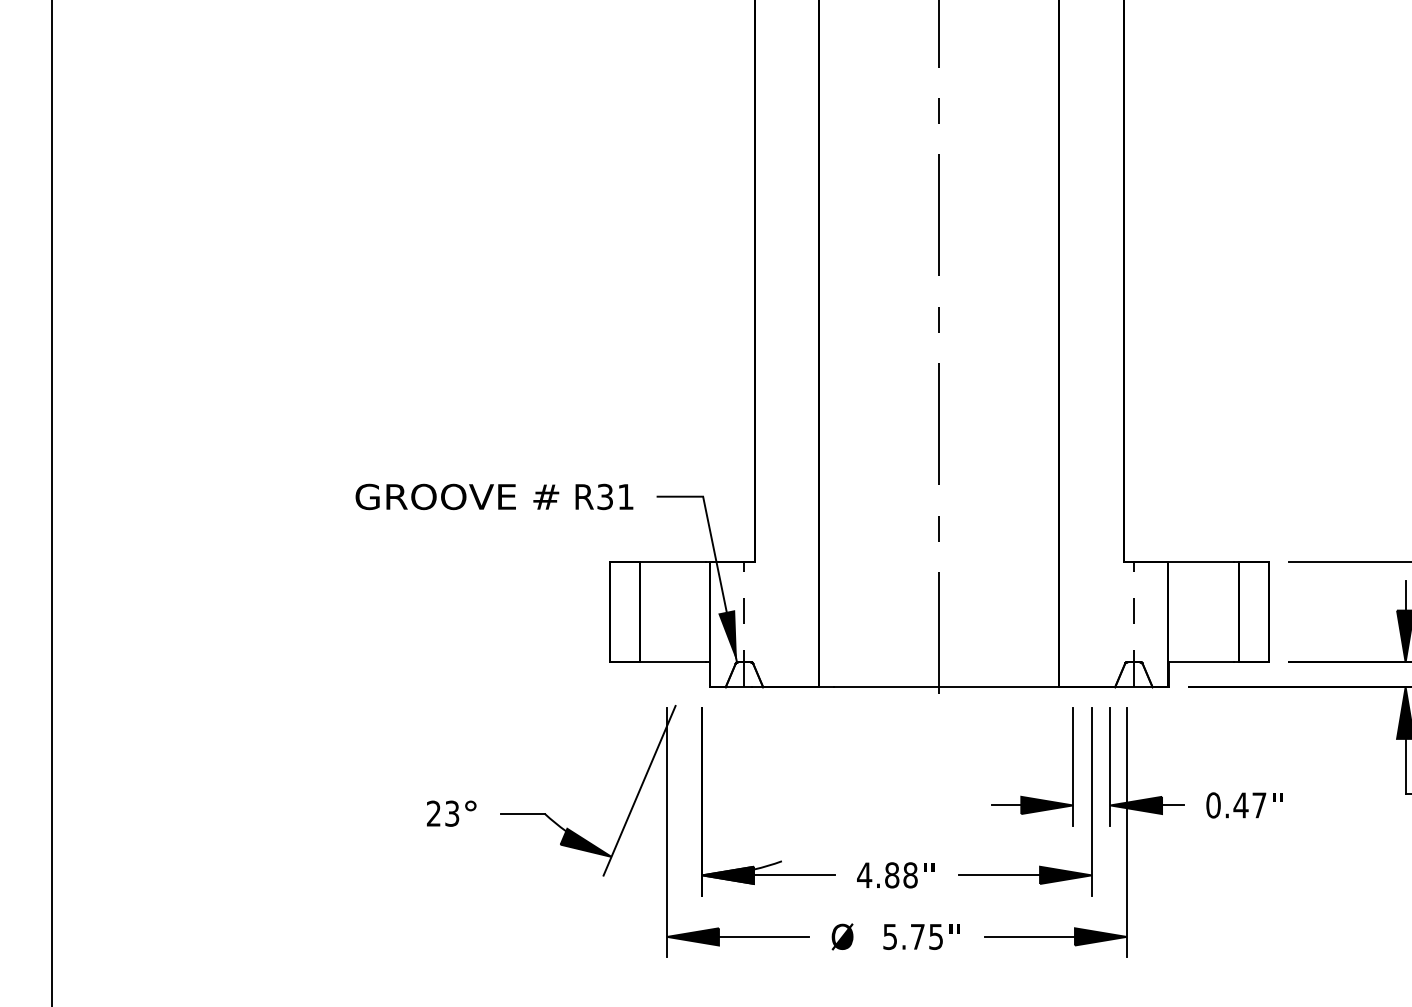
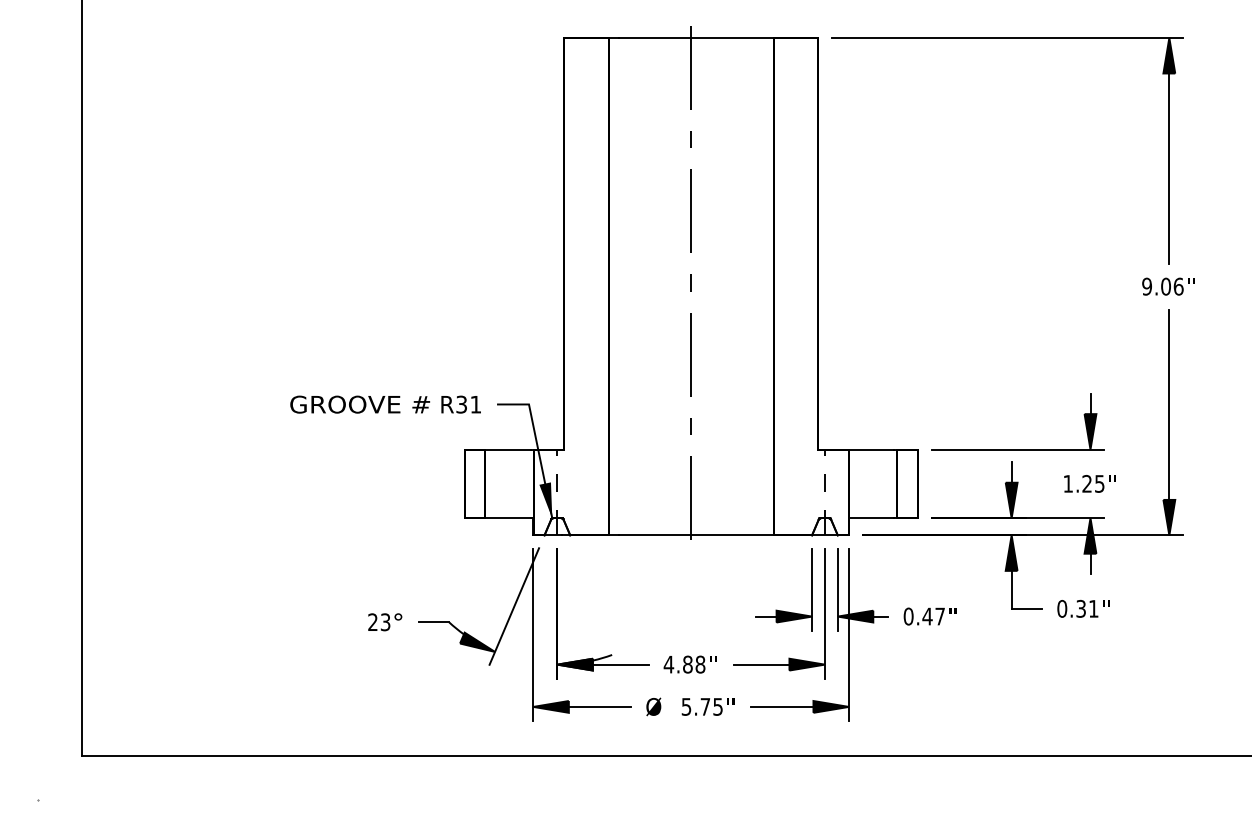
part: (865, 863) -> (669, 656), moved

